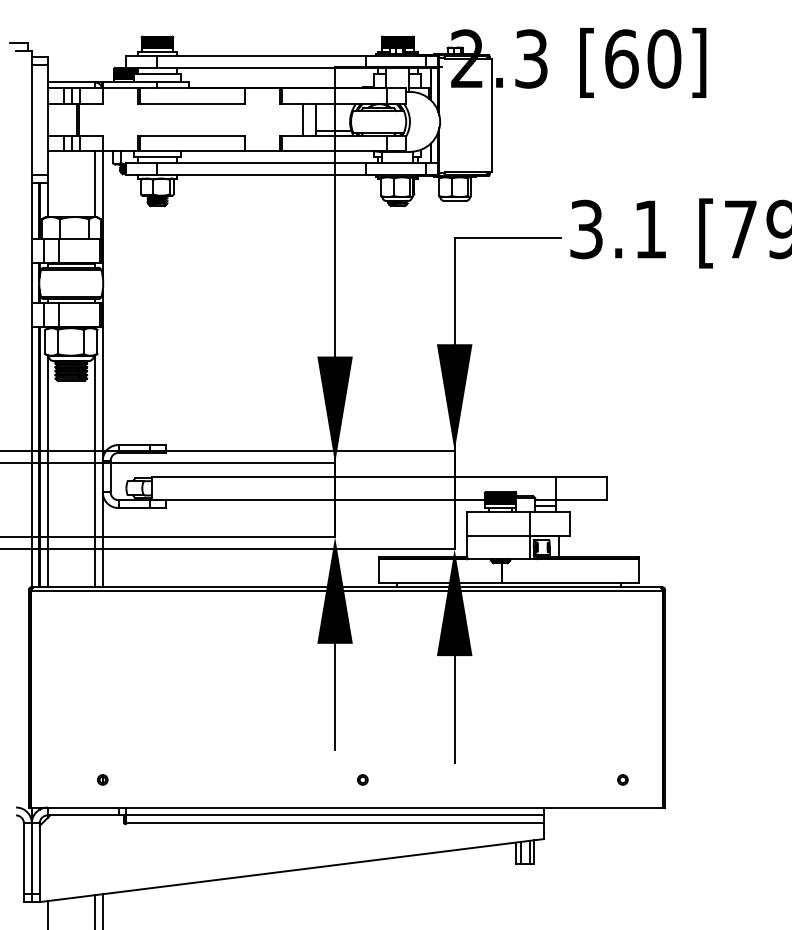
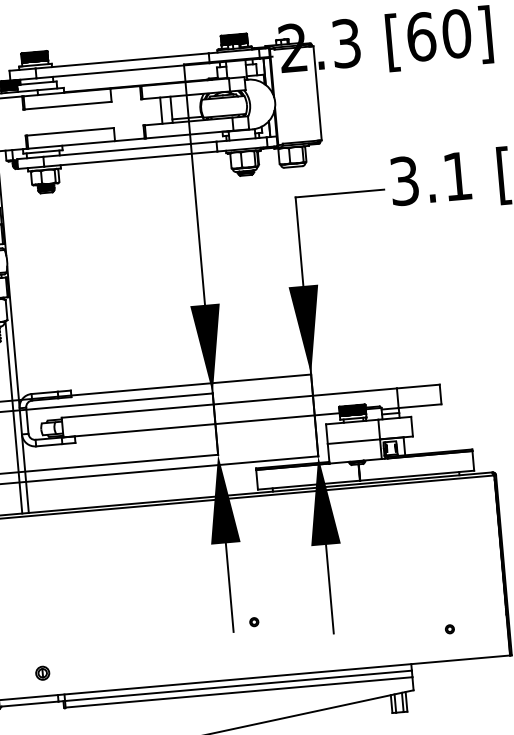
part: (102, 779) -> (42, 672), size x1.6
part: (362, 779) -> (253, 621), moved
part: (622, 779) -> (449, 628), moved

